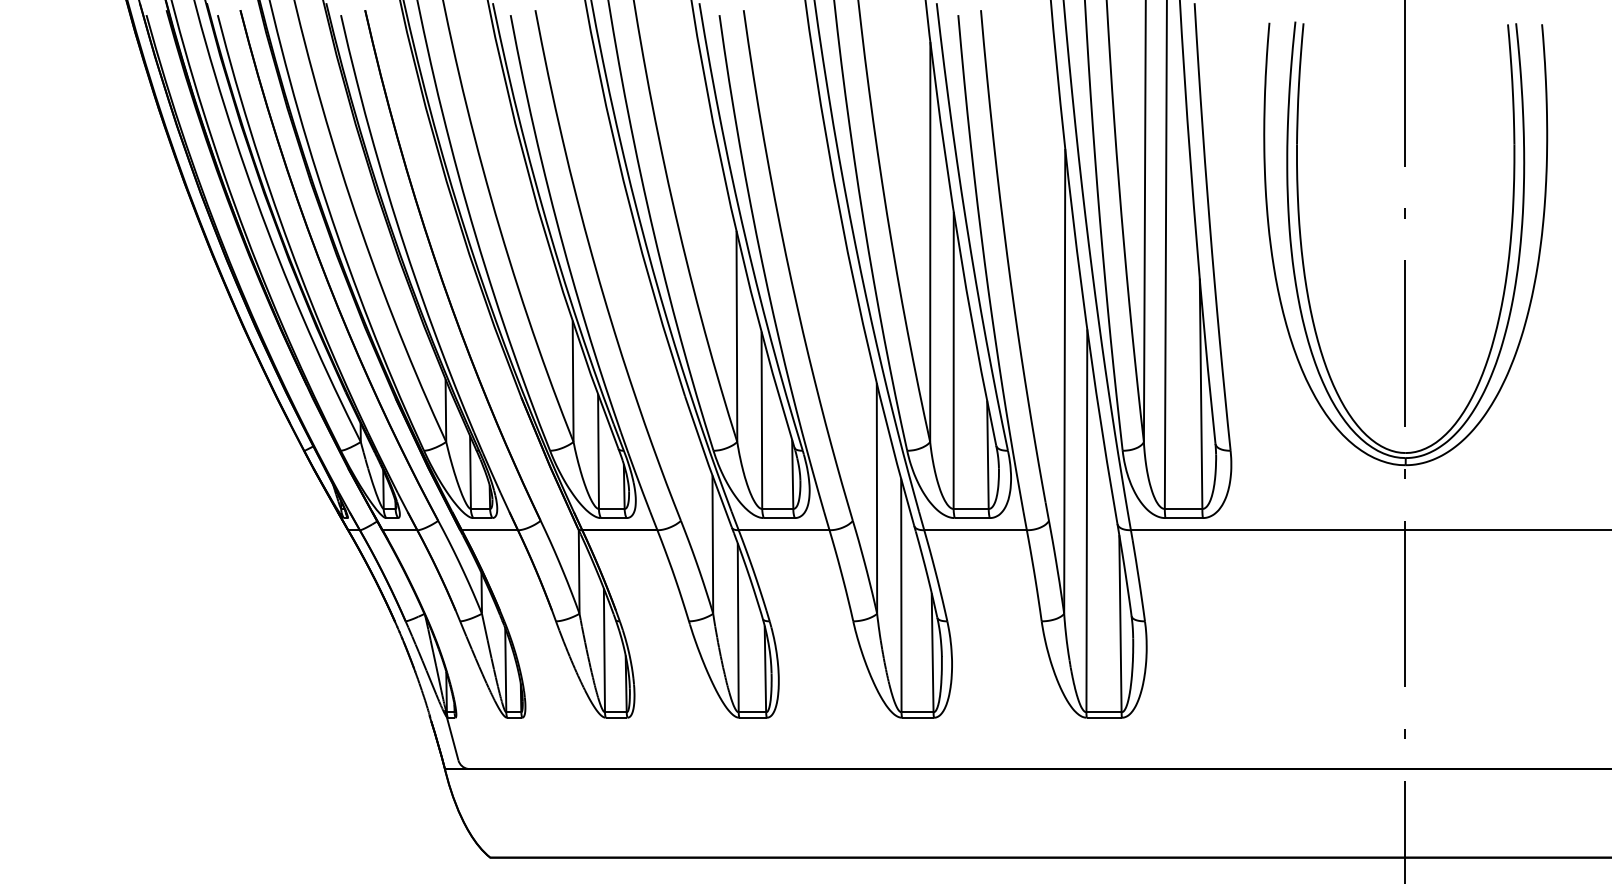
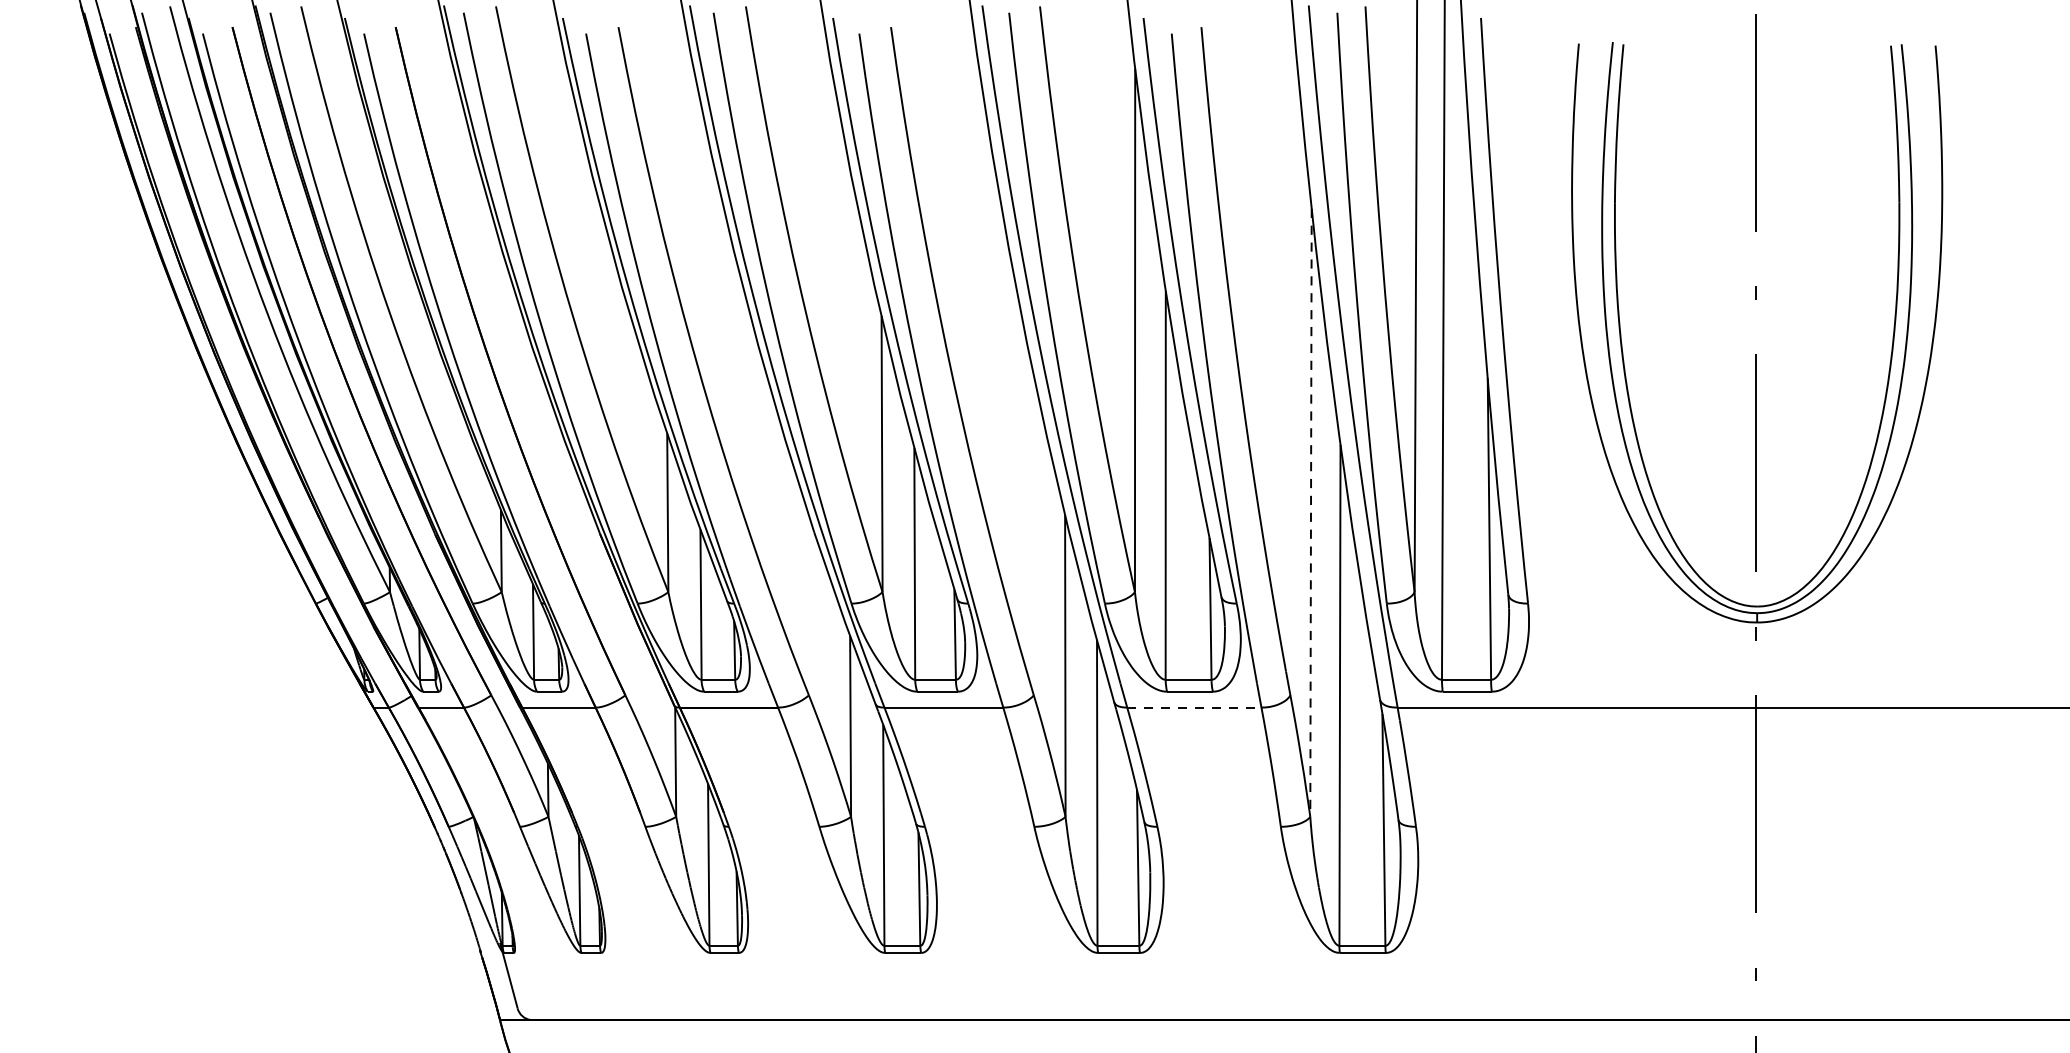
line: (1064, 381) -> (1310, 512), solid -> dashed
line: (976, 530) -> (1195, 707), solid -> dashed

